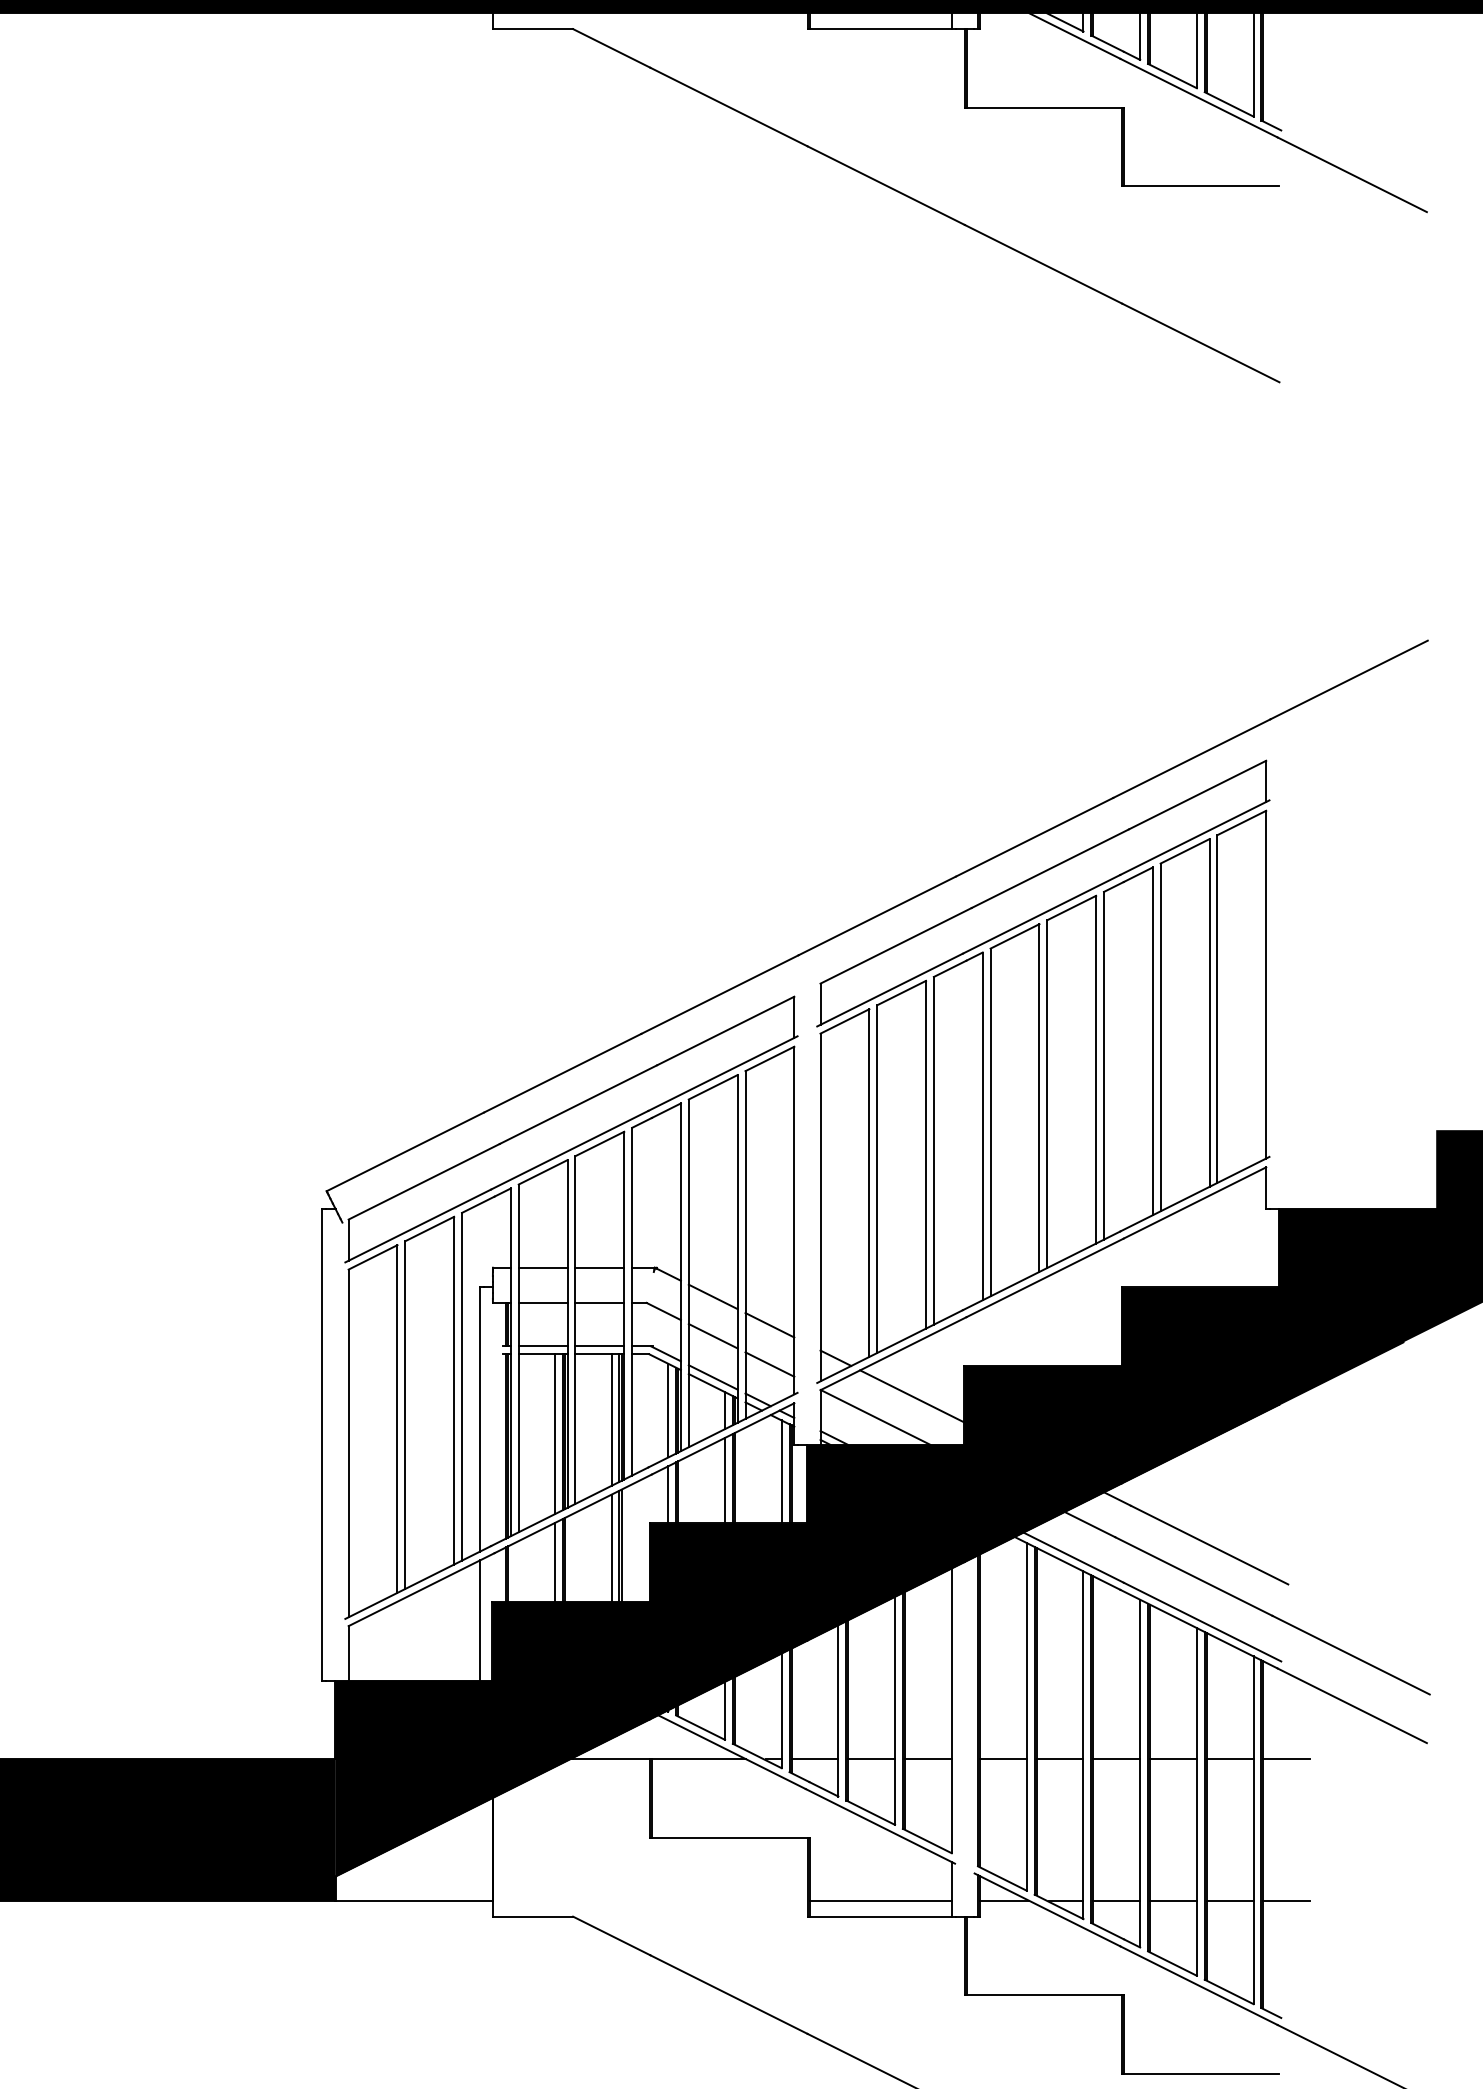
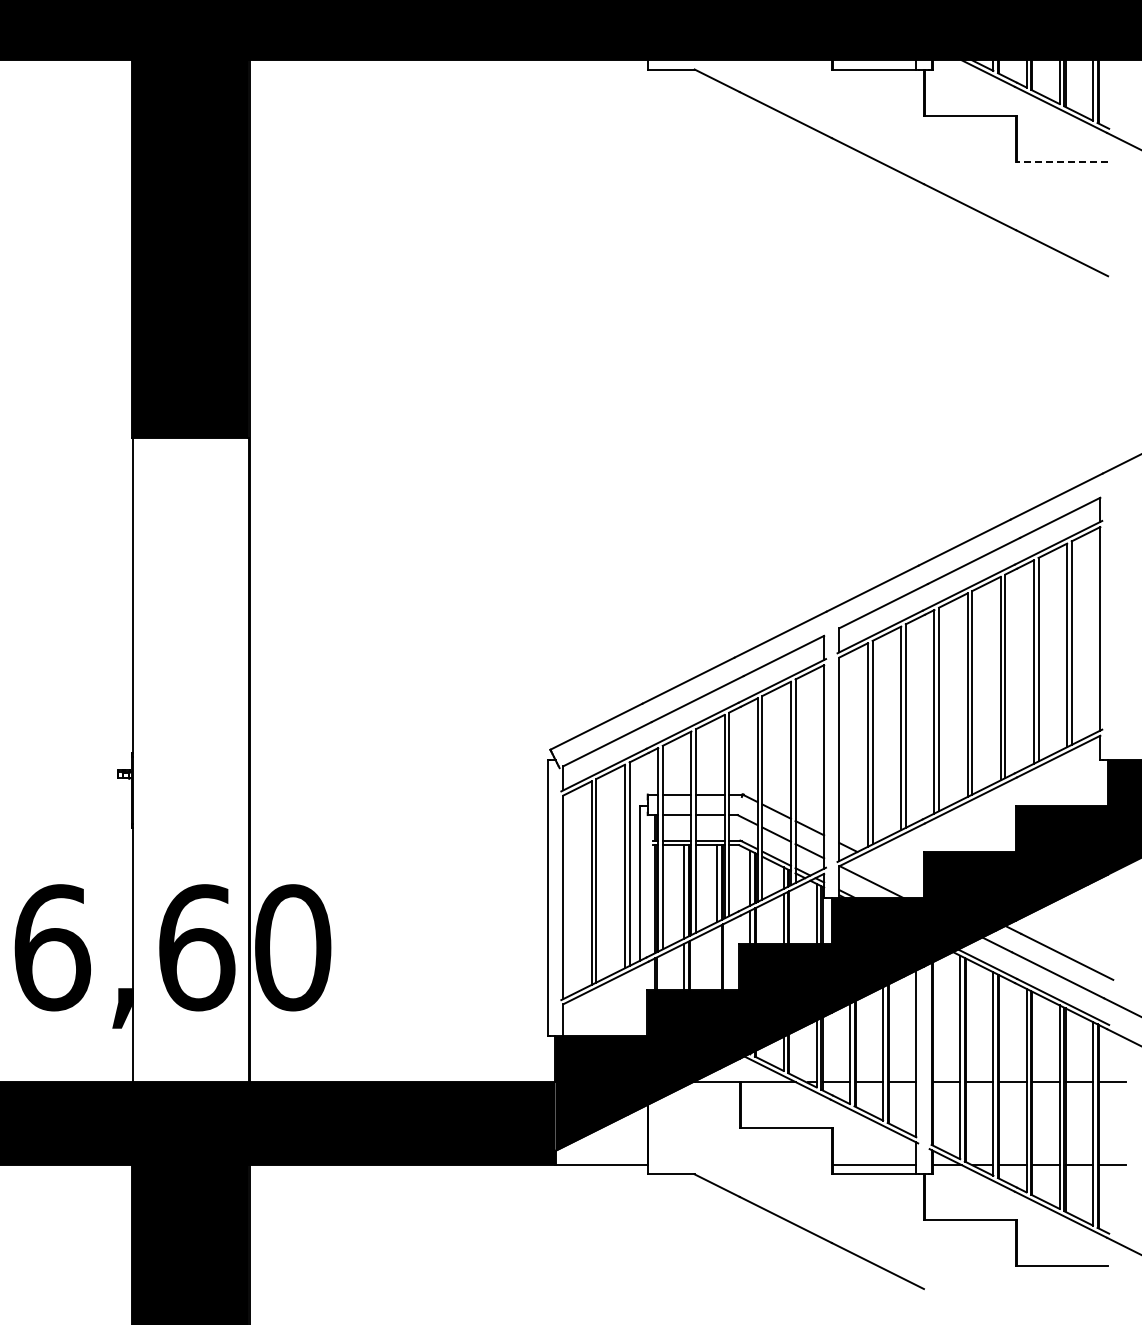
line: (1199, 186) -> (1061, 161), solid -> dashed
line: (911, 1395) -> (892, 869), removed
line: (612, 1547) -> (717, 958), removed
line: (480, 1619) -> (640, 1000), removed

